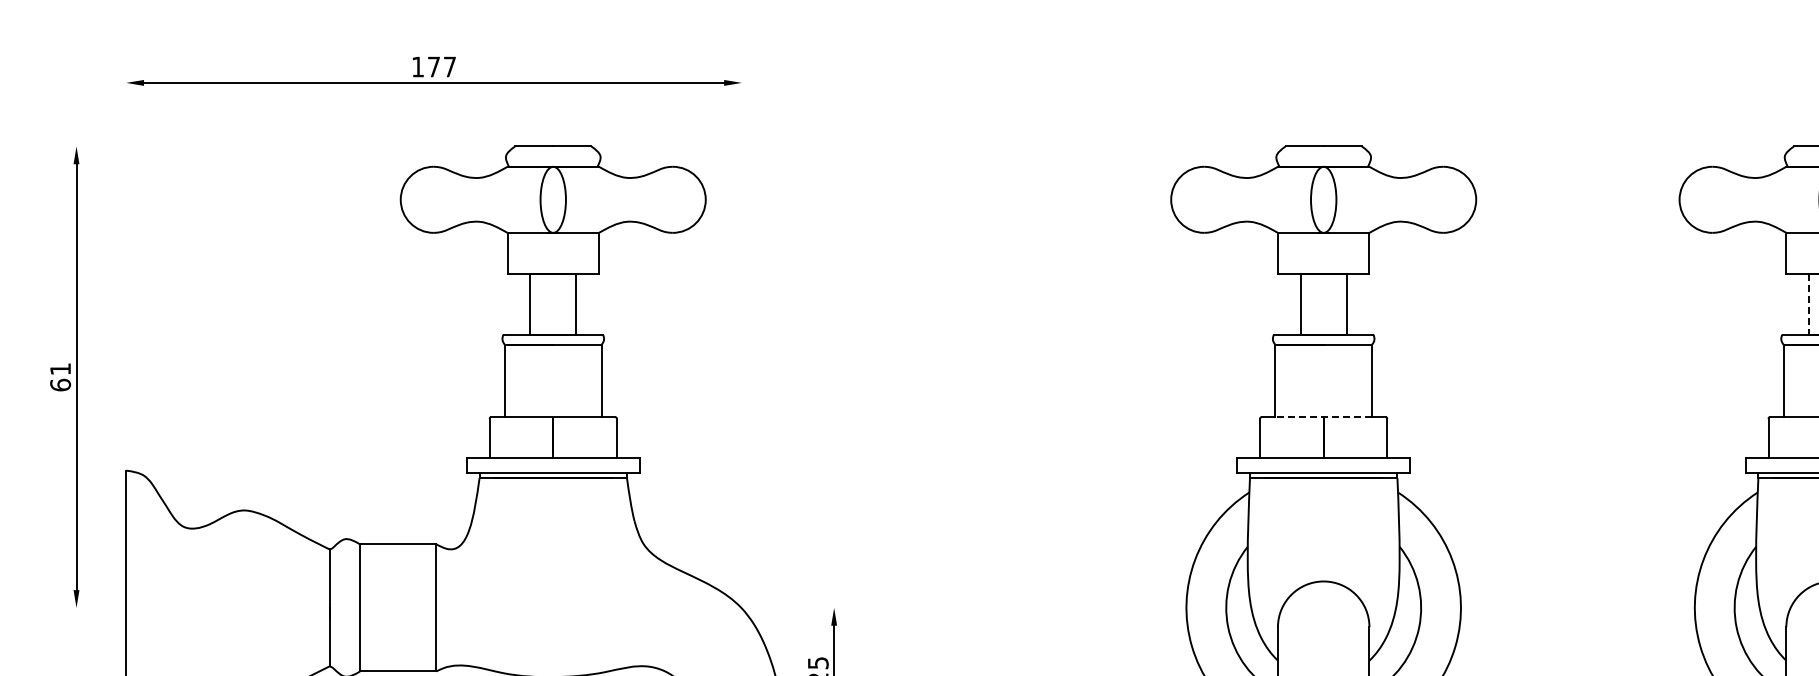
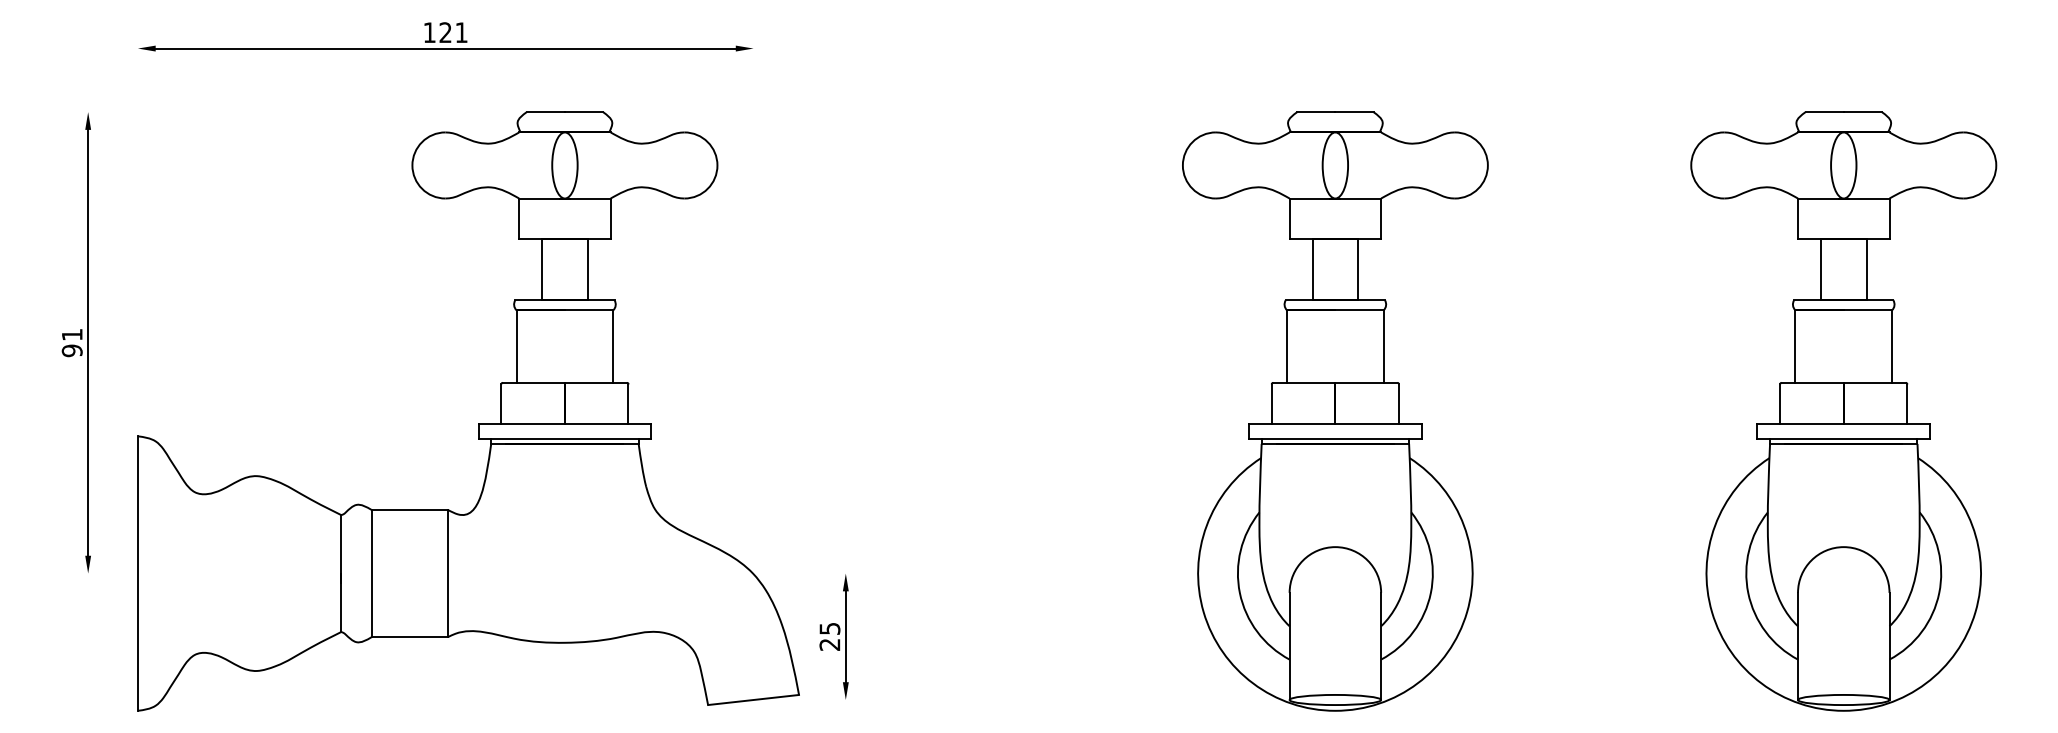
text: (441, 66) -> (453, 32), 177 -> 121
line: (1808, 303) -> (1820, 269), dashed -> solid
text: (59, 384) -> (71, 350), 61 -> 91
line: (1322, 416) -> (1334, 382), dashed -> solid

